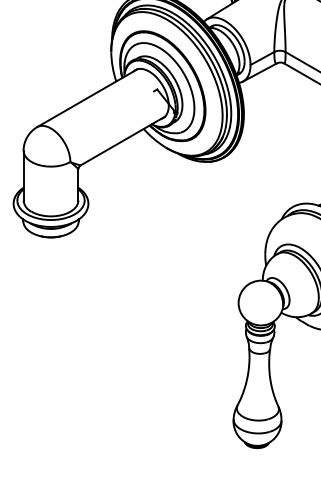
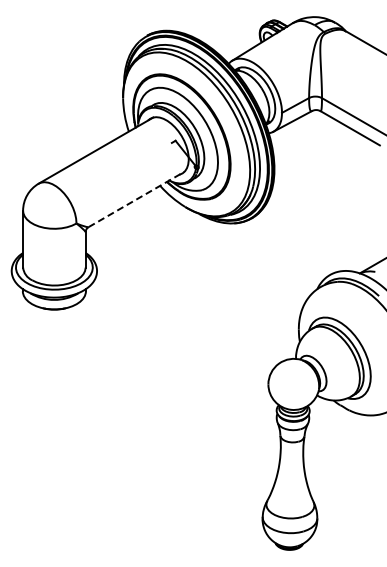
line: (123, 140) -> (137, 199), solid -> dashed

